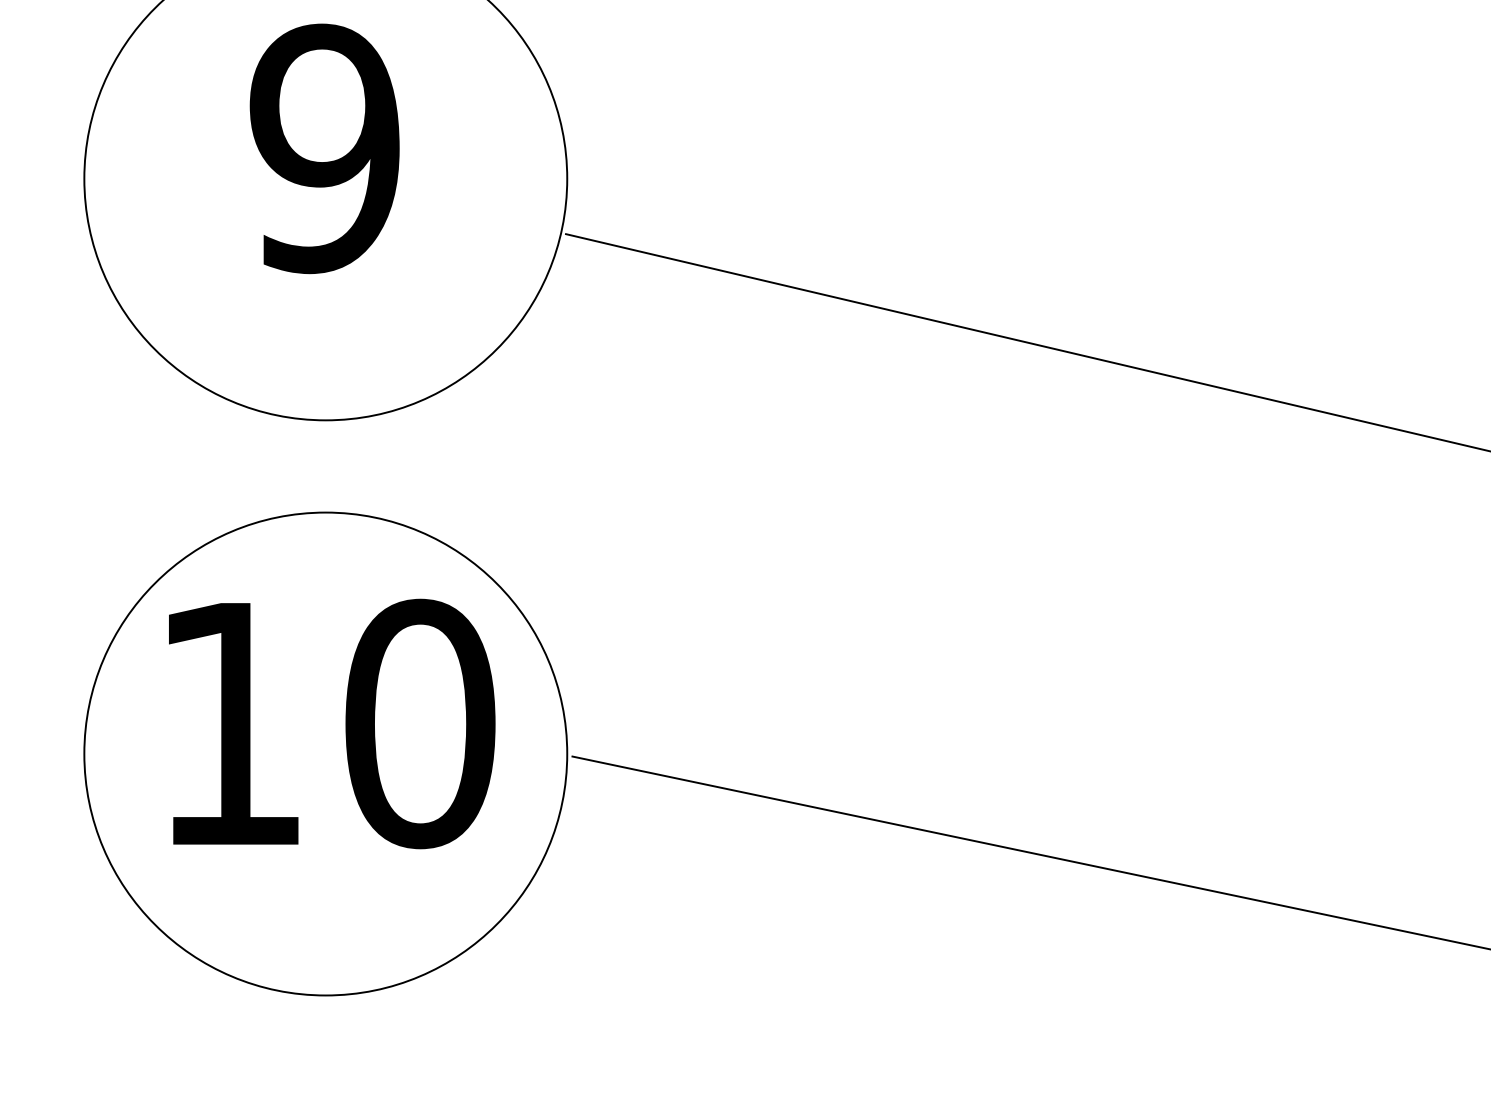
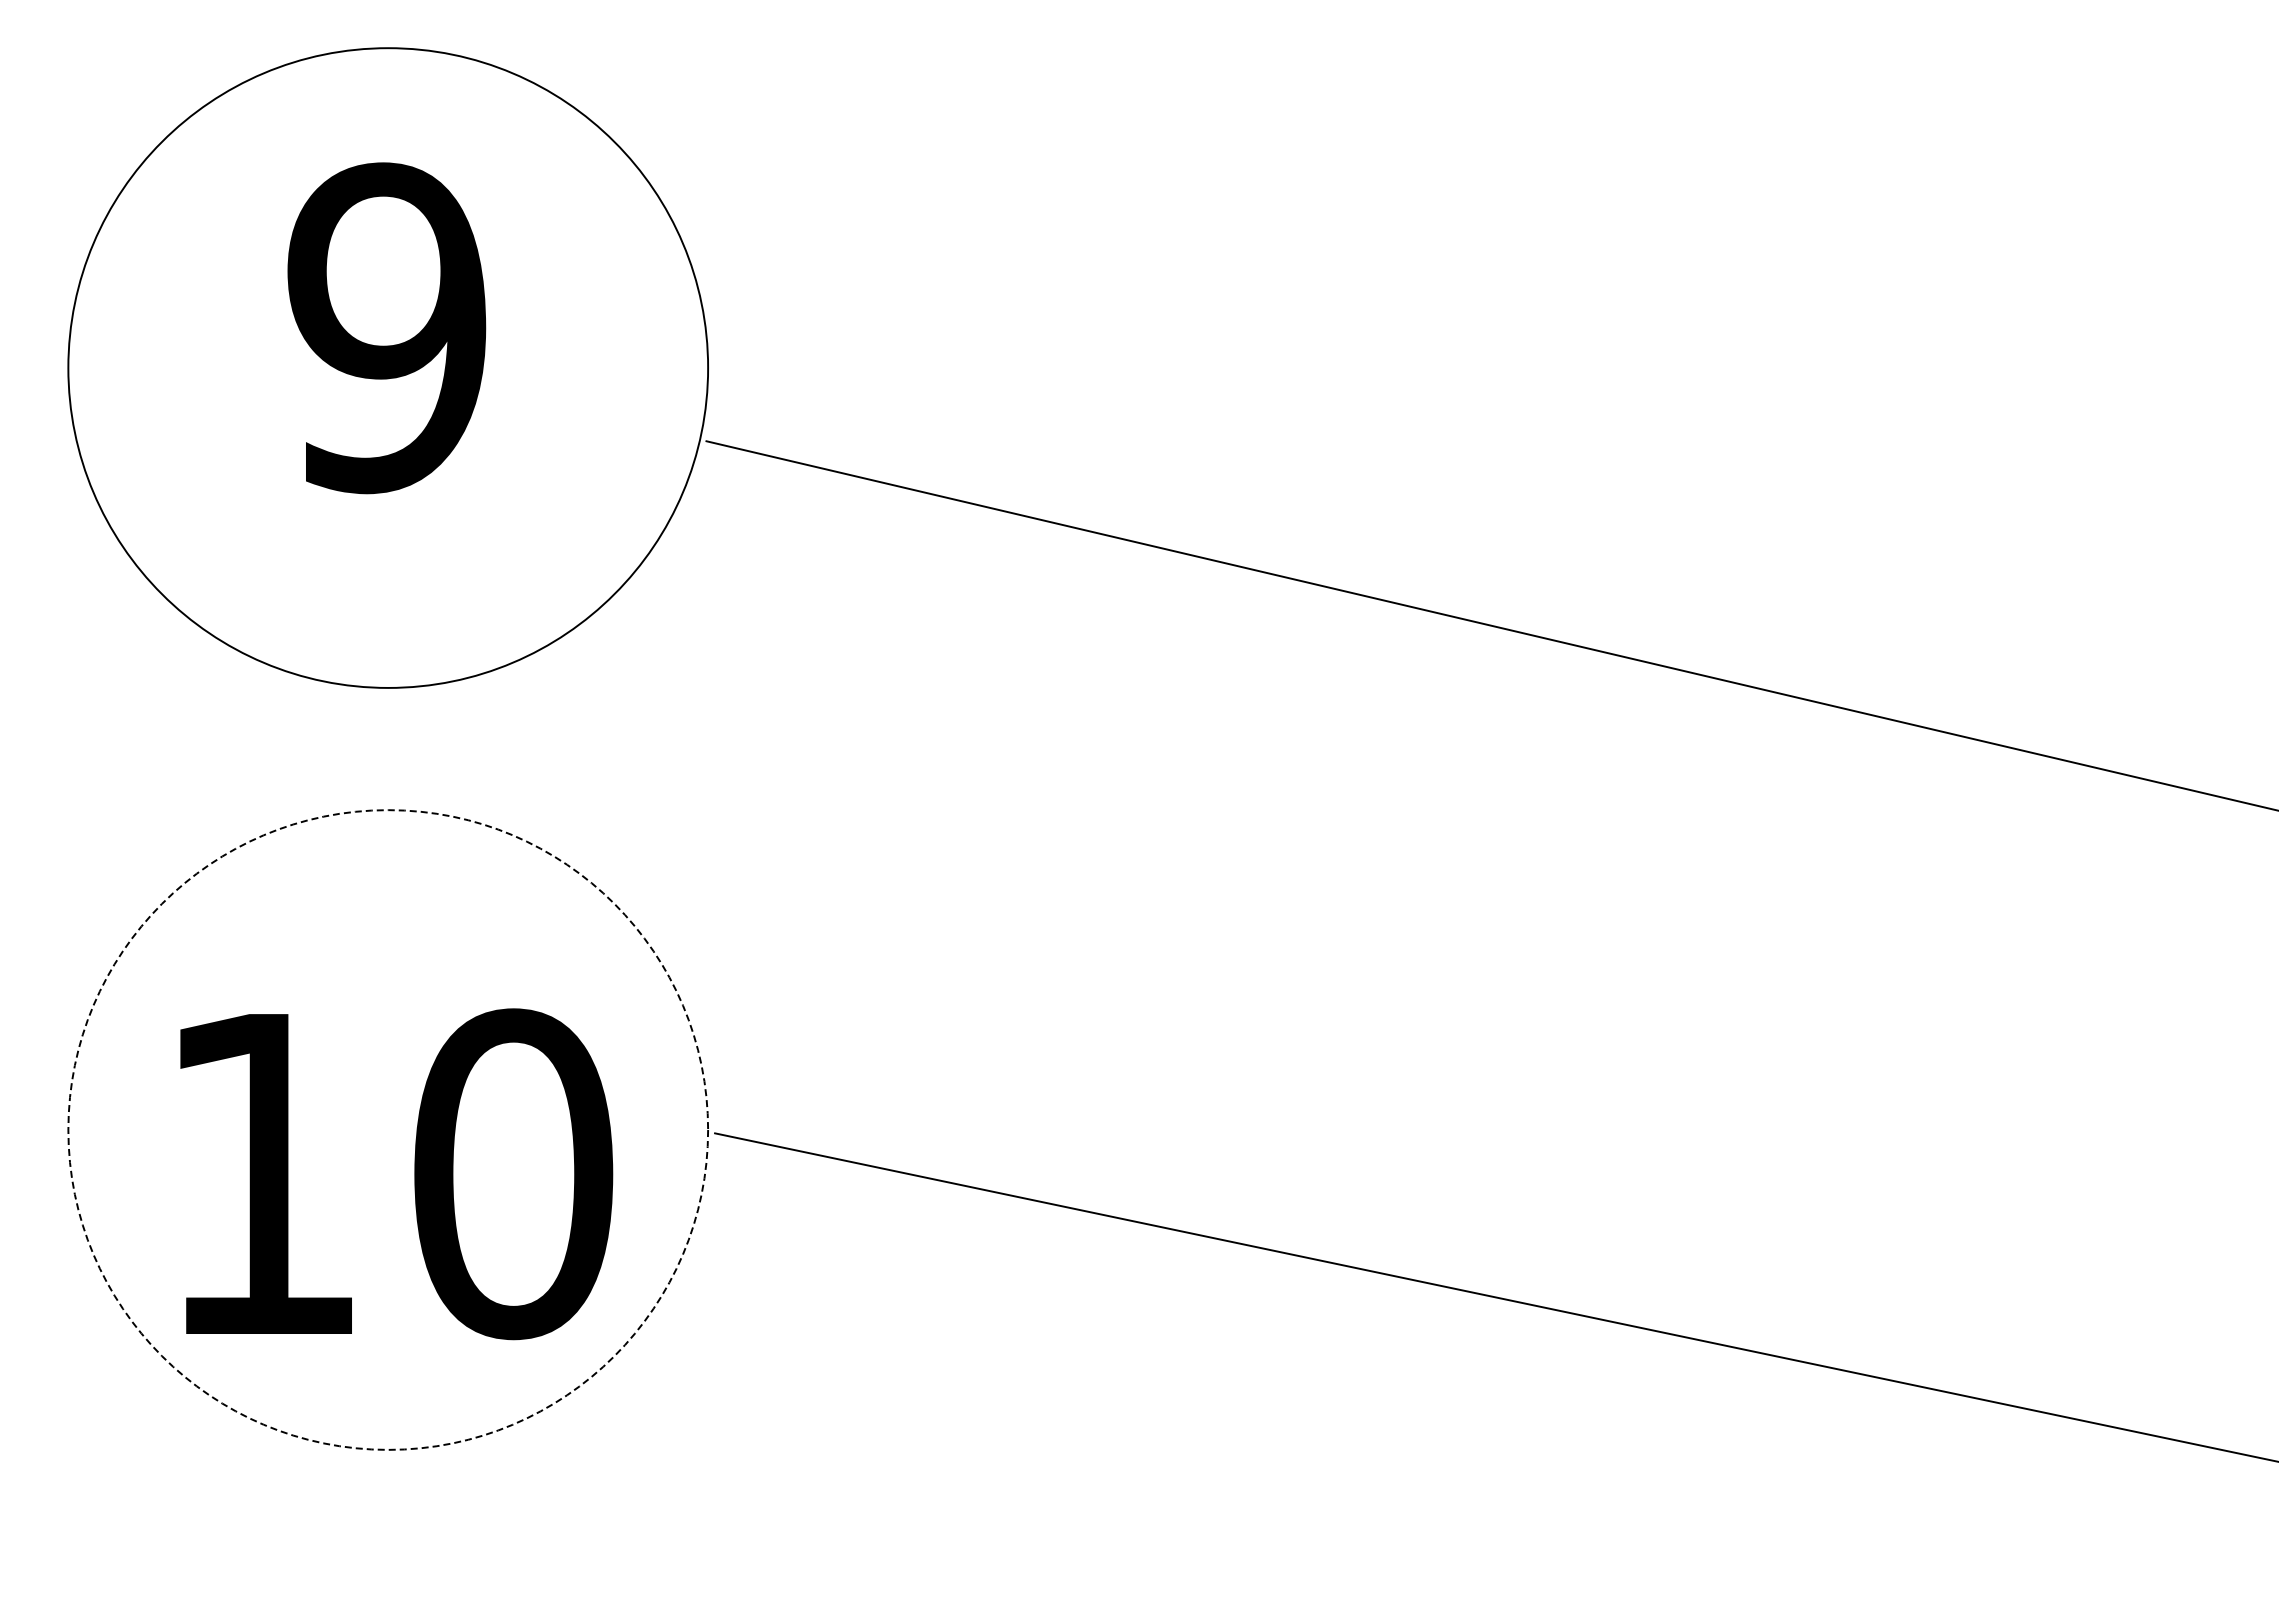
text: (332, 724) -> (396, 1174), moved
circle: (325, 753) -> (388, 1129), solid -> dashed

